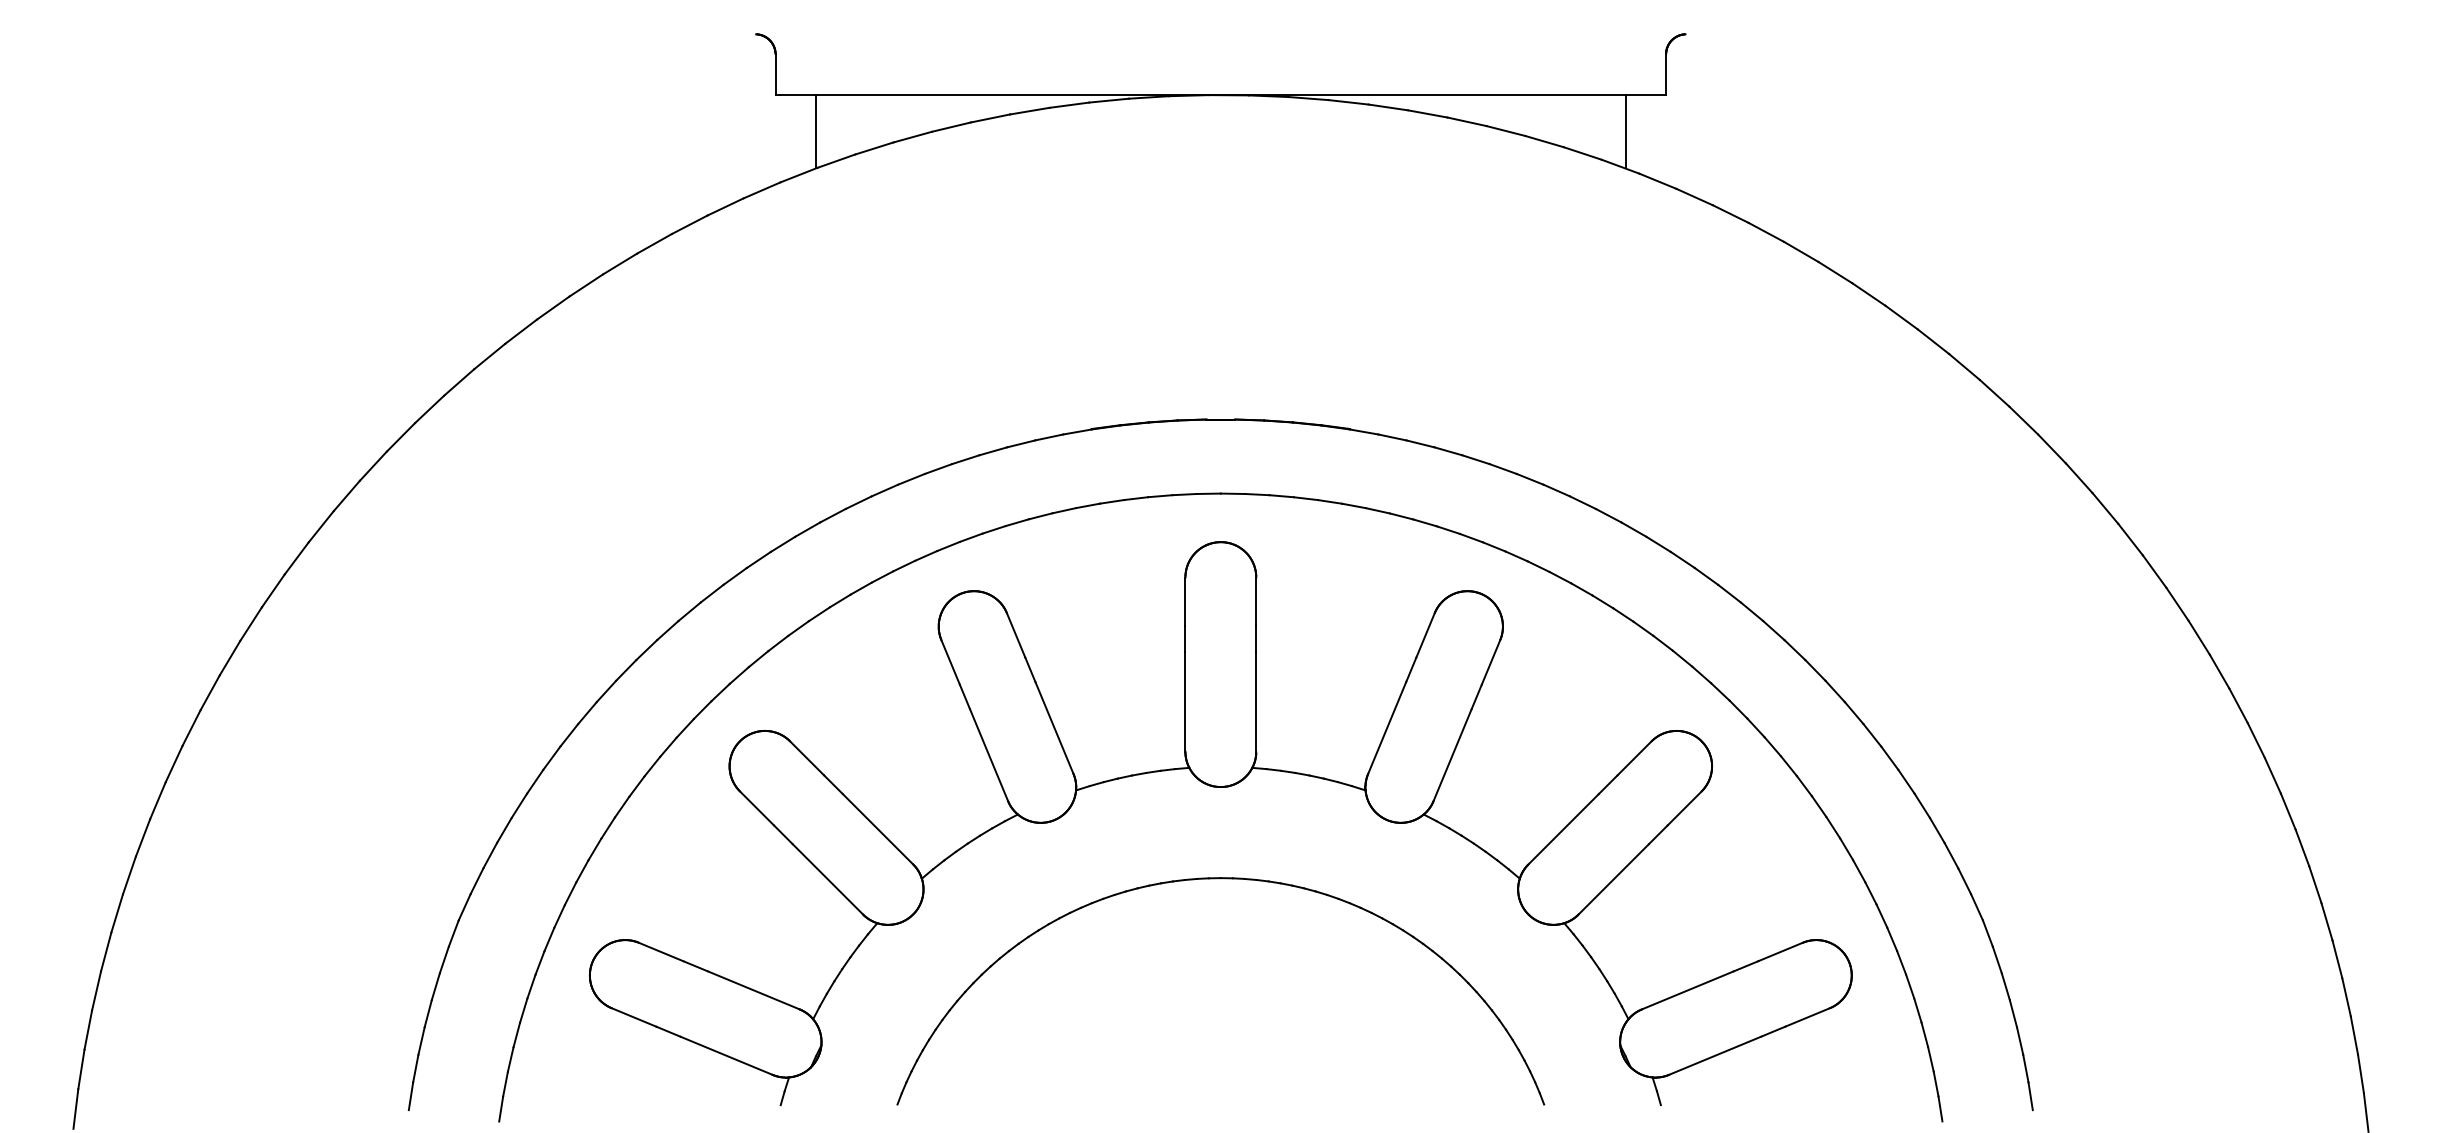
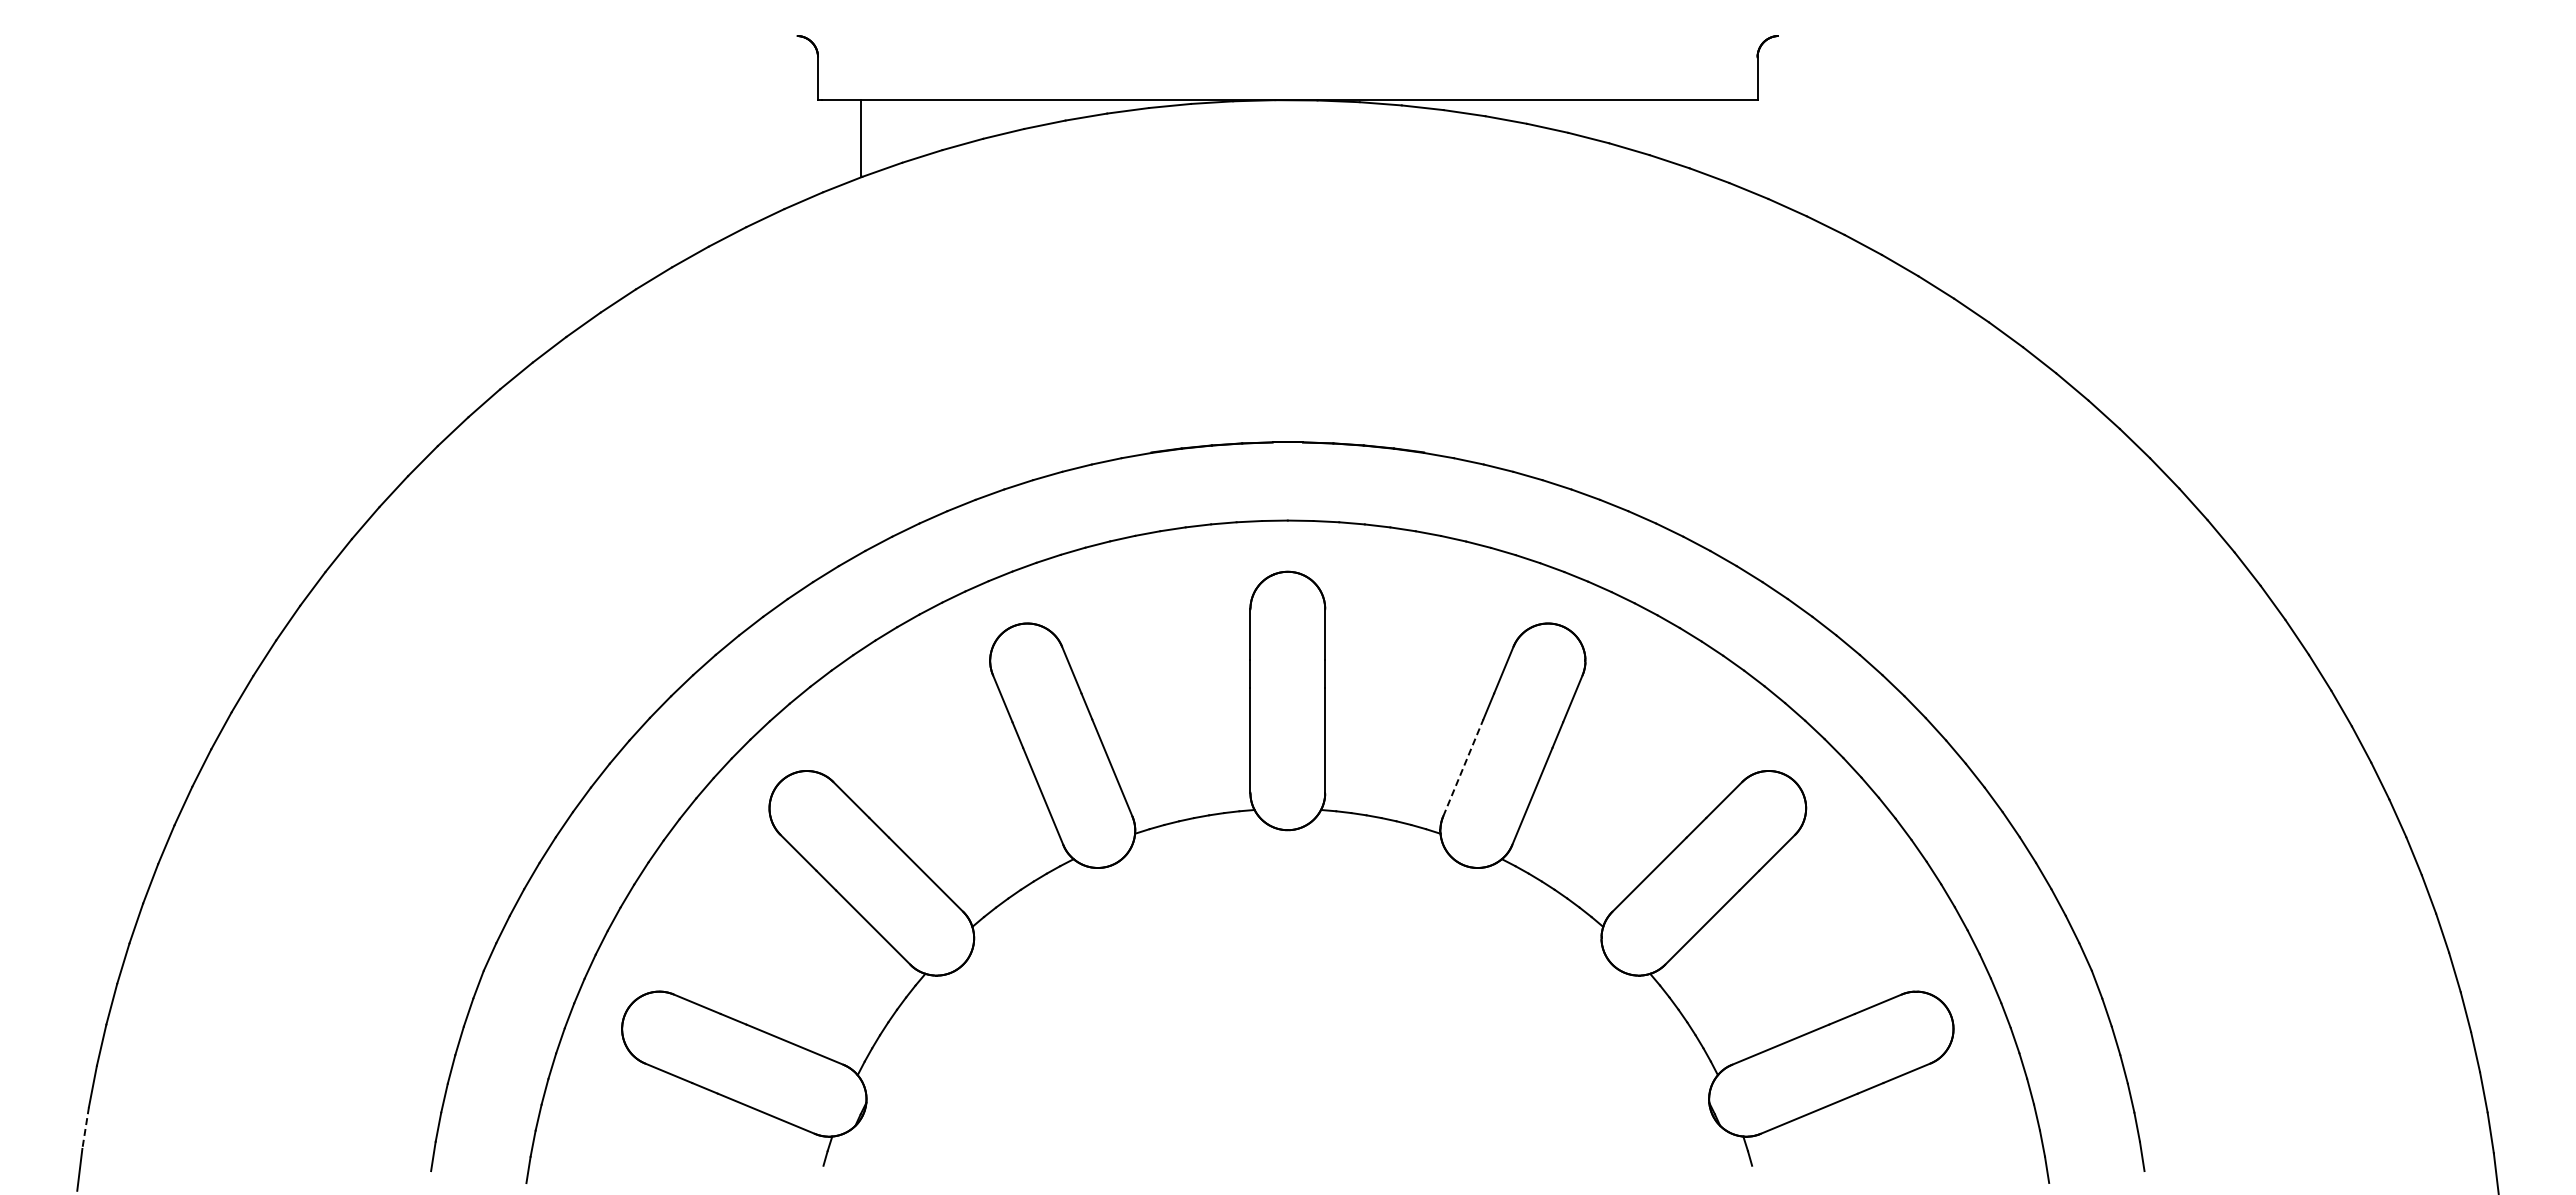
line: (1625, 131) -> (1714, 138), removed
line: (1387, 727) -> (1463, 767), solid -> dashed
part: (1220, 879) -> (1287, 927), removed
line: (81, 1069) -> (85, 1128), solid -> dashed

